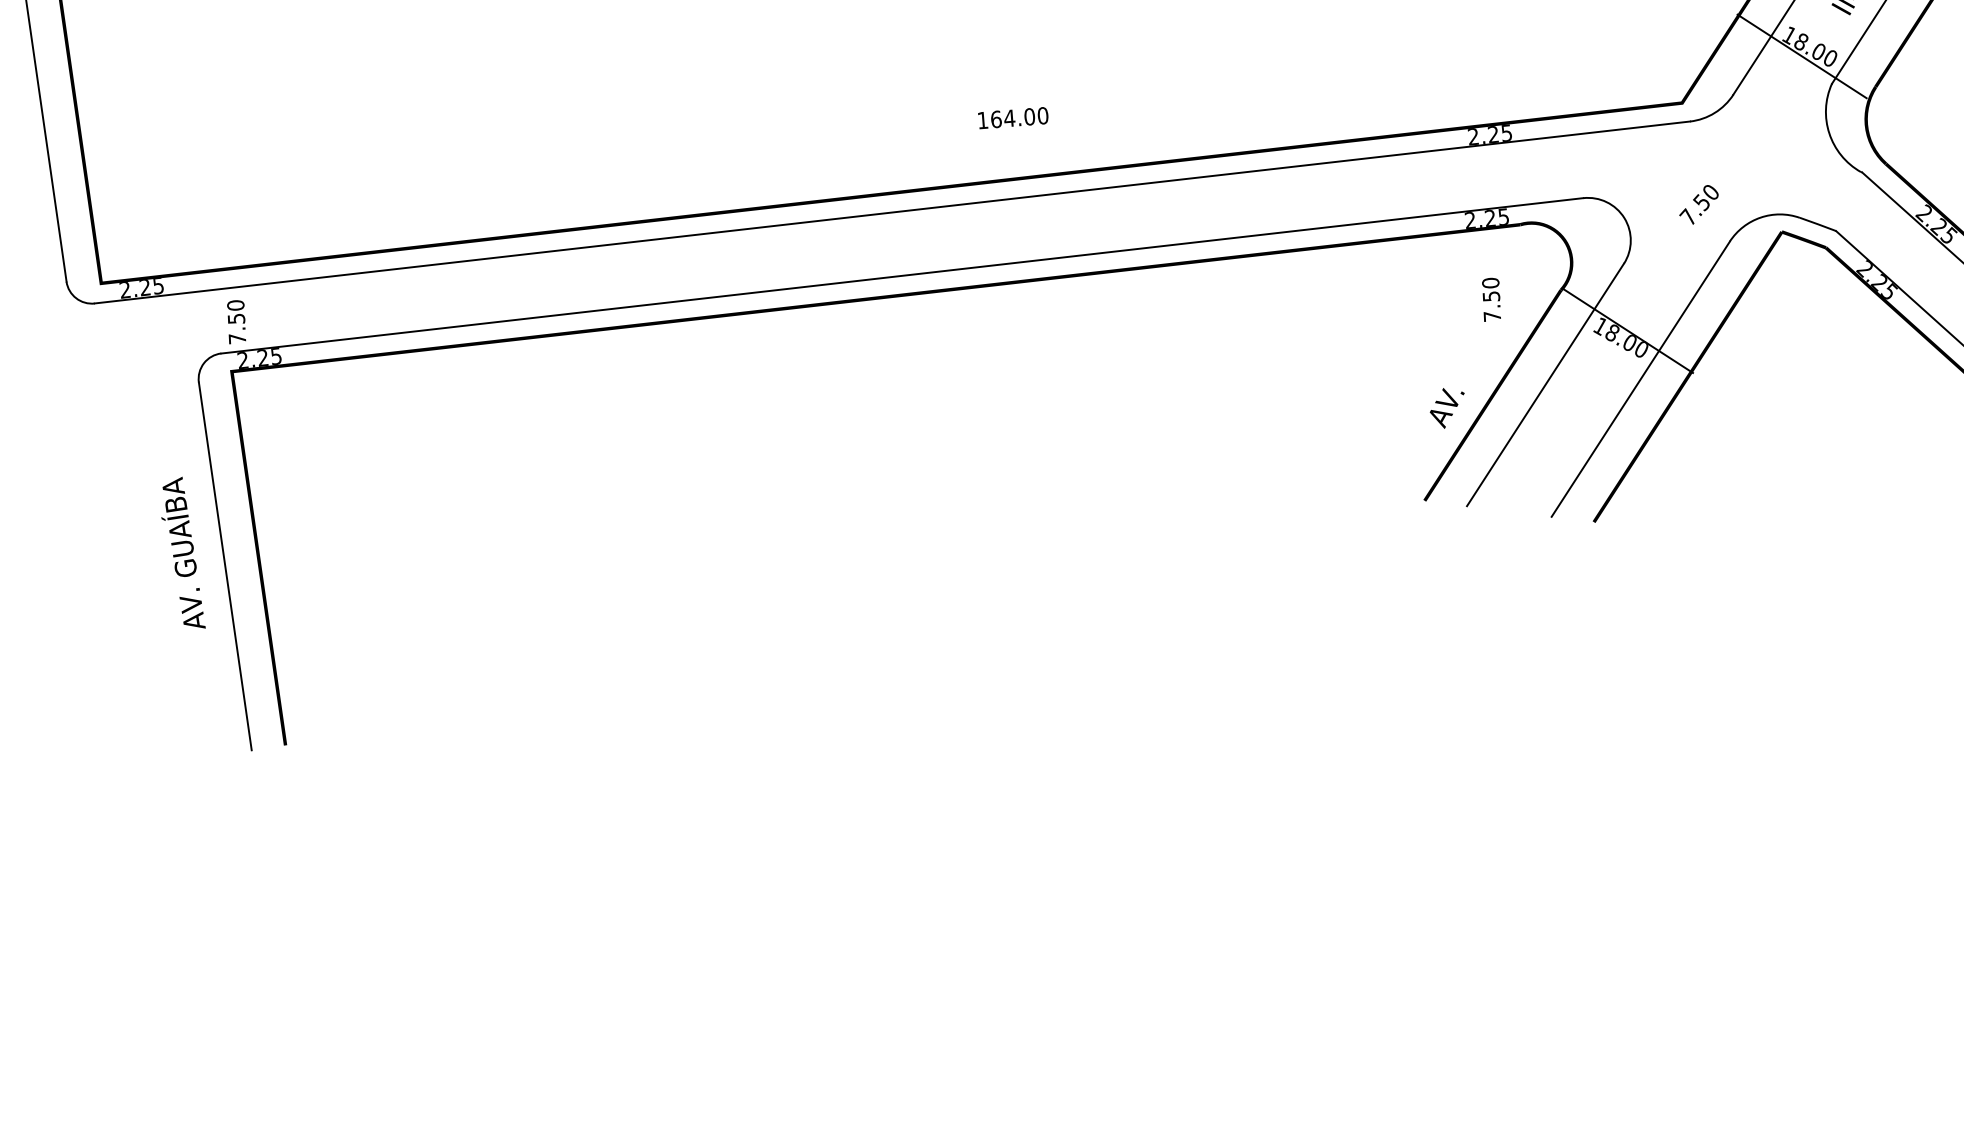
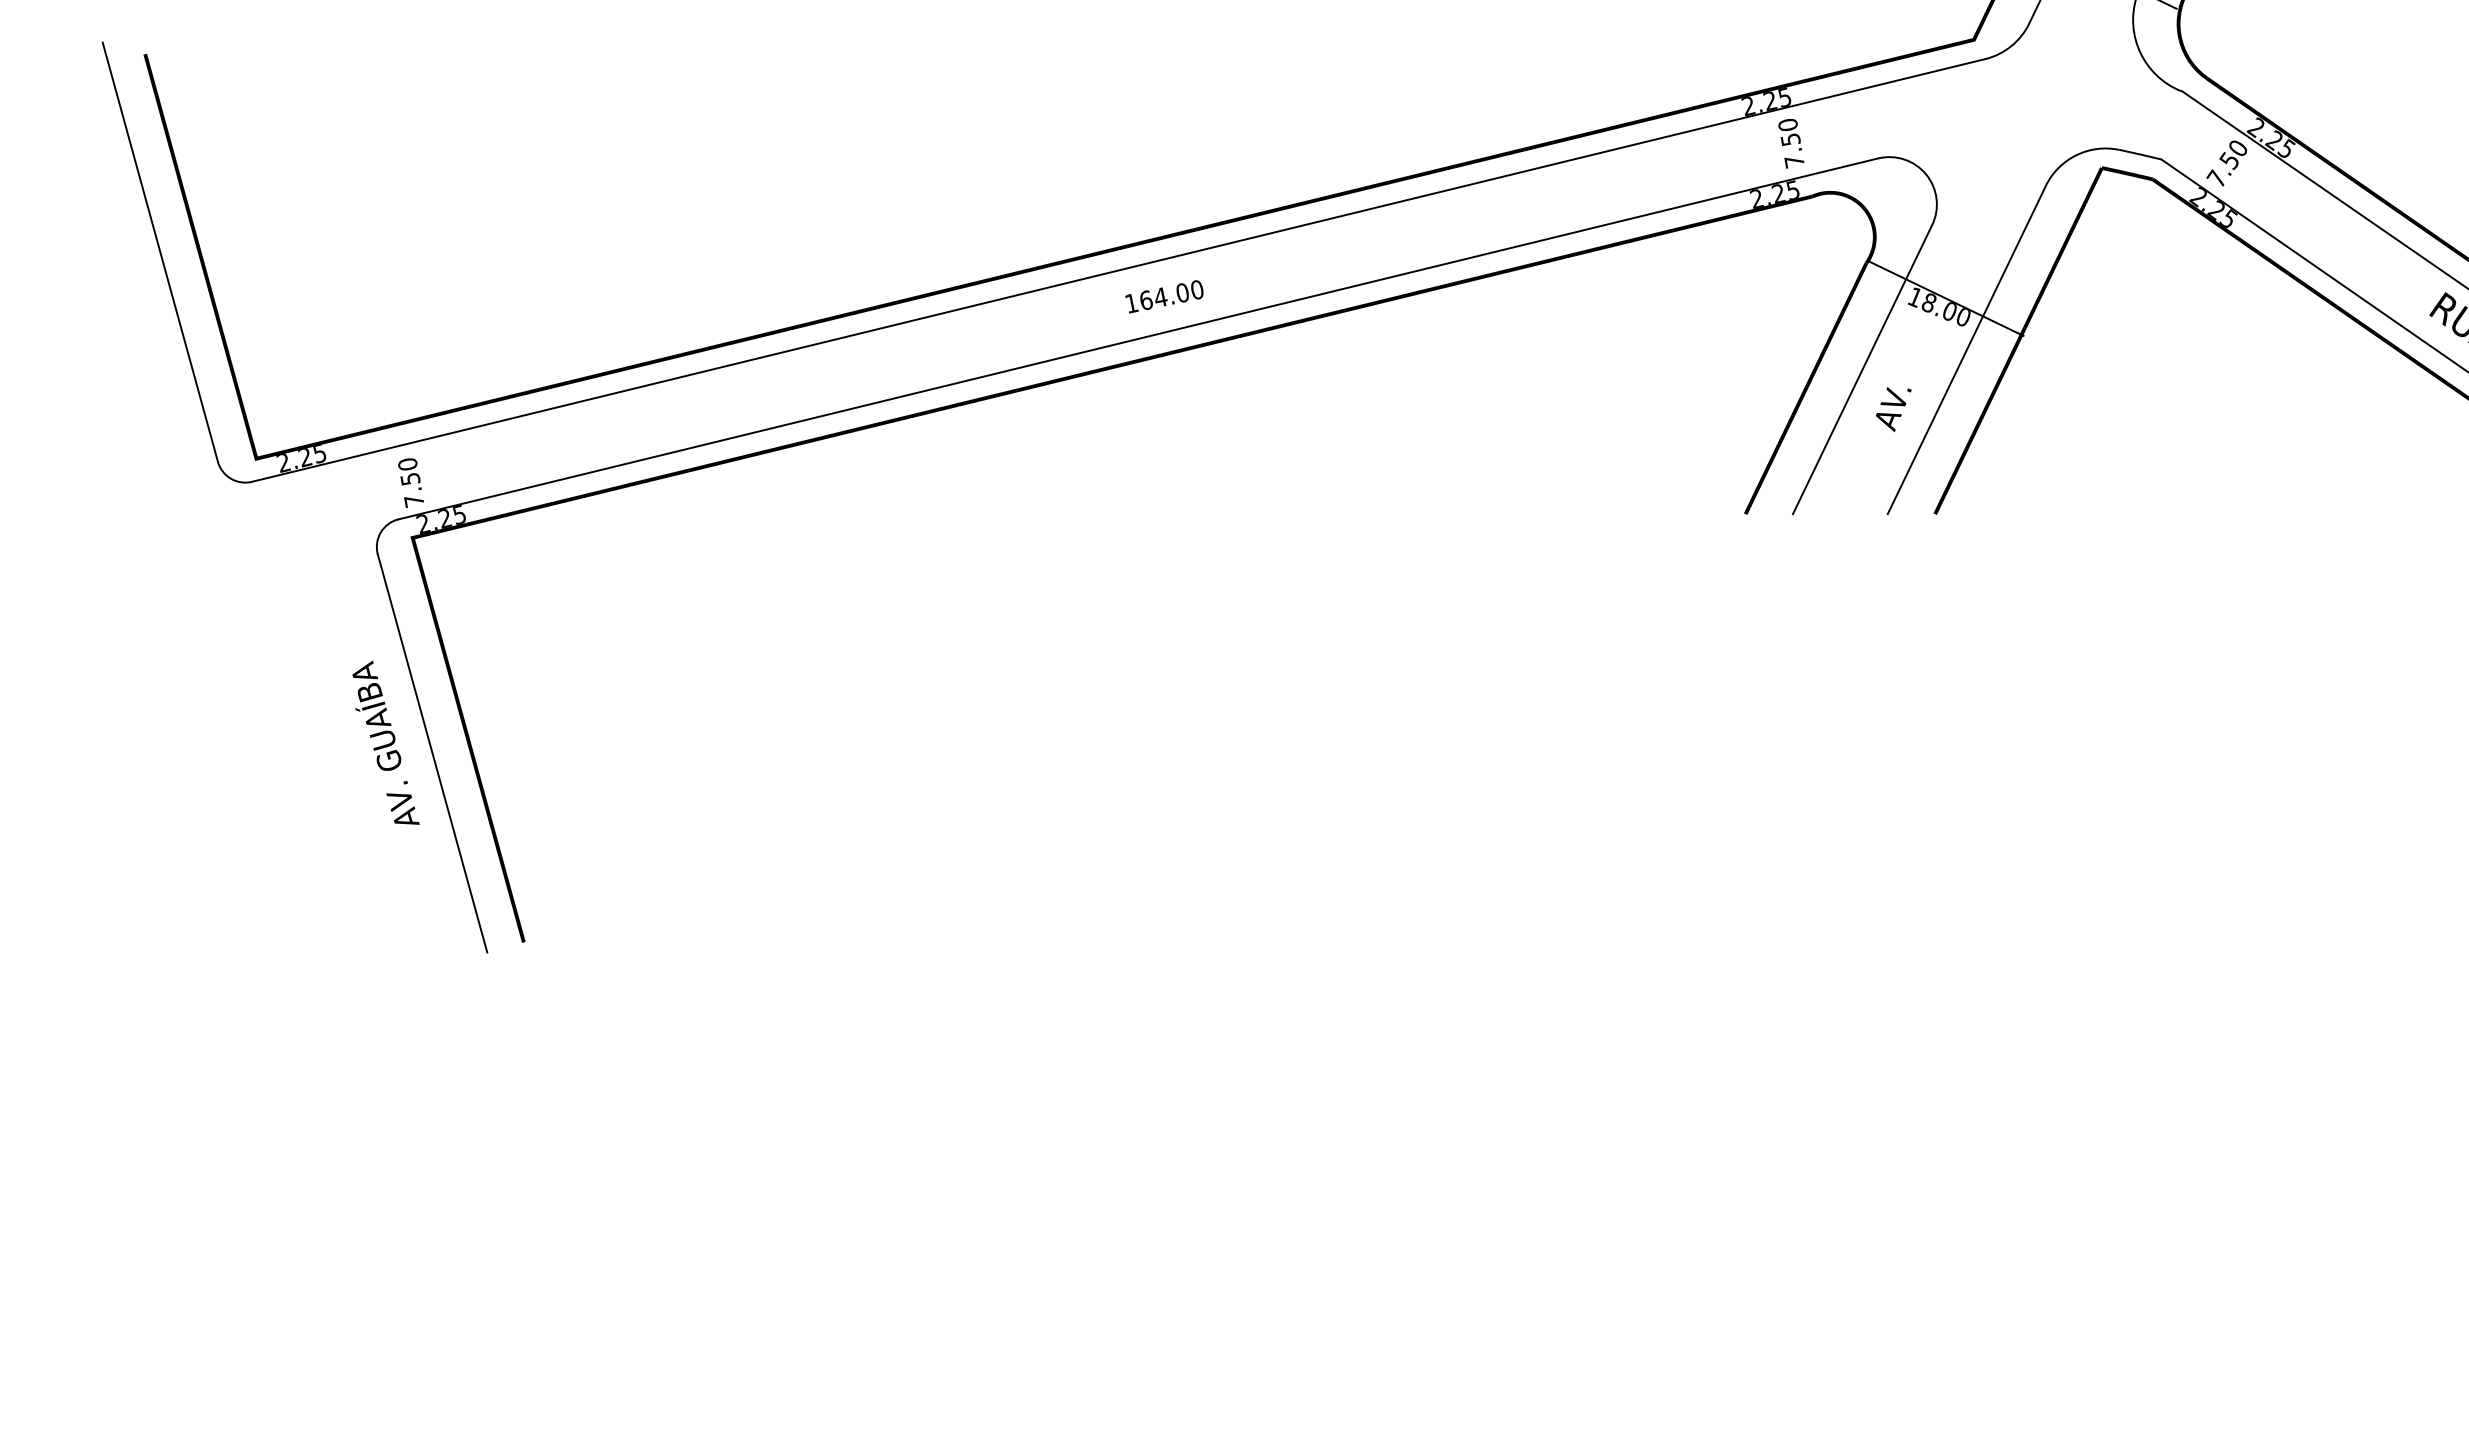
text: (1013, 118) -> (1164, 296), moved
text: (1698, 204) -> (2226, 163), moved
text: (1491, 300) -> (1791, 143), moved
text: (1446, 408) -> (1893, 409), moved

